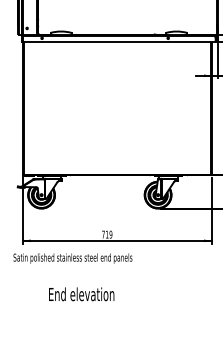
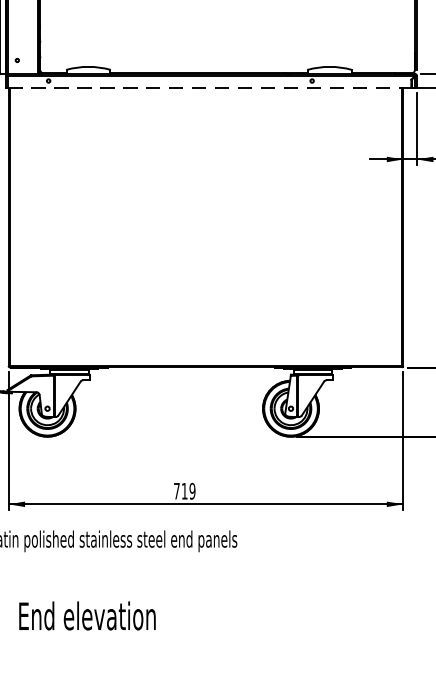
line: (119, 41) -> (210, 87), solid -> dashed
text: (81, 294) -> (87, 616), moved

